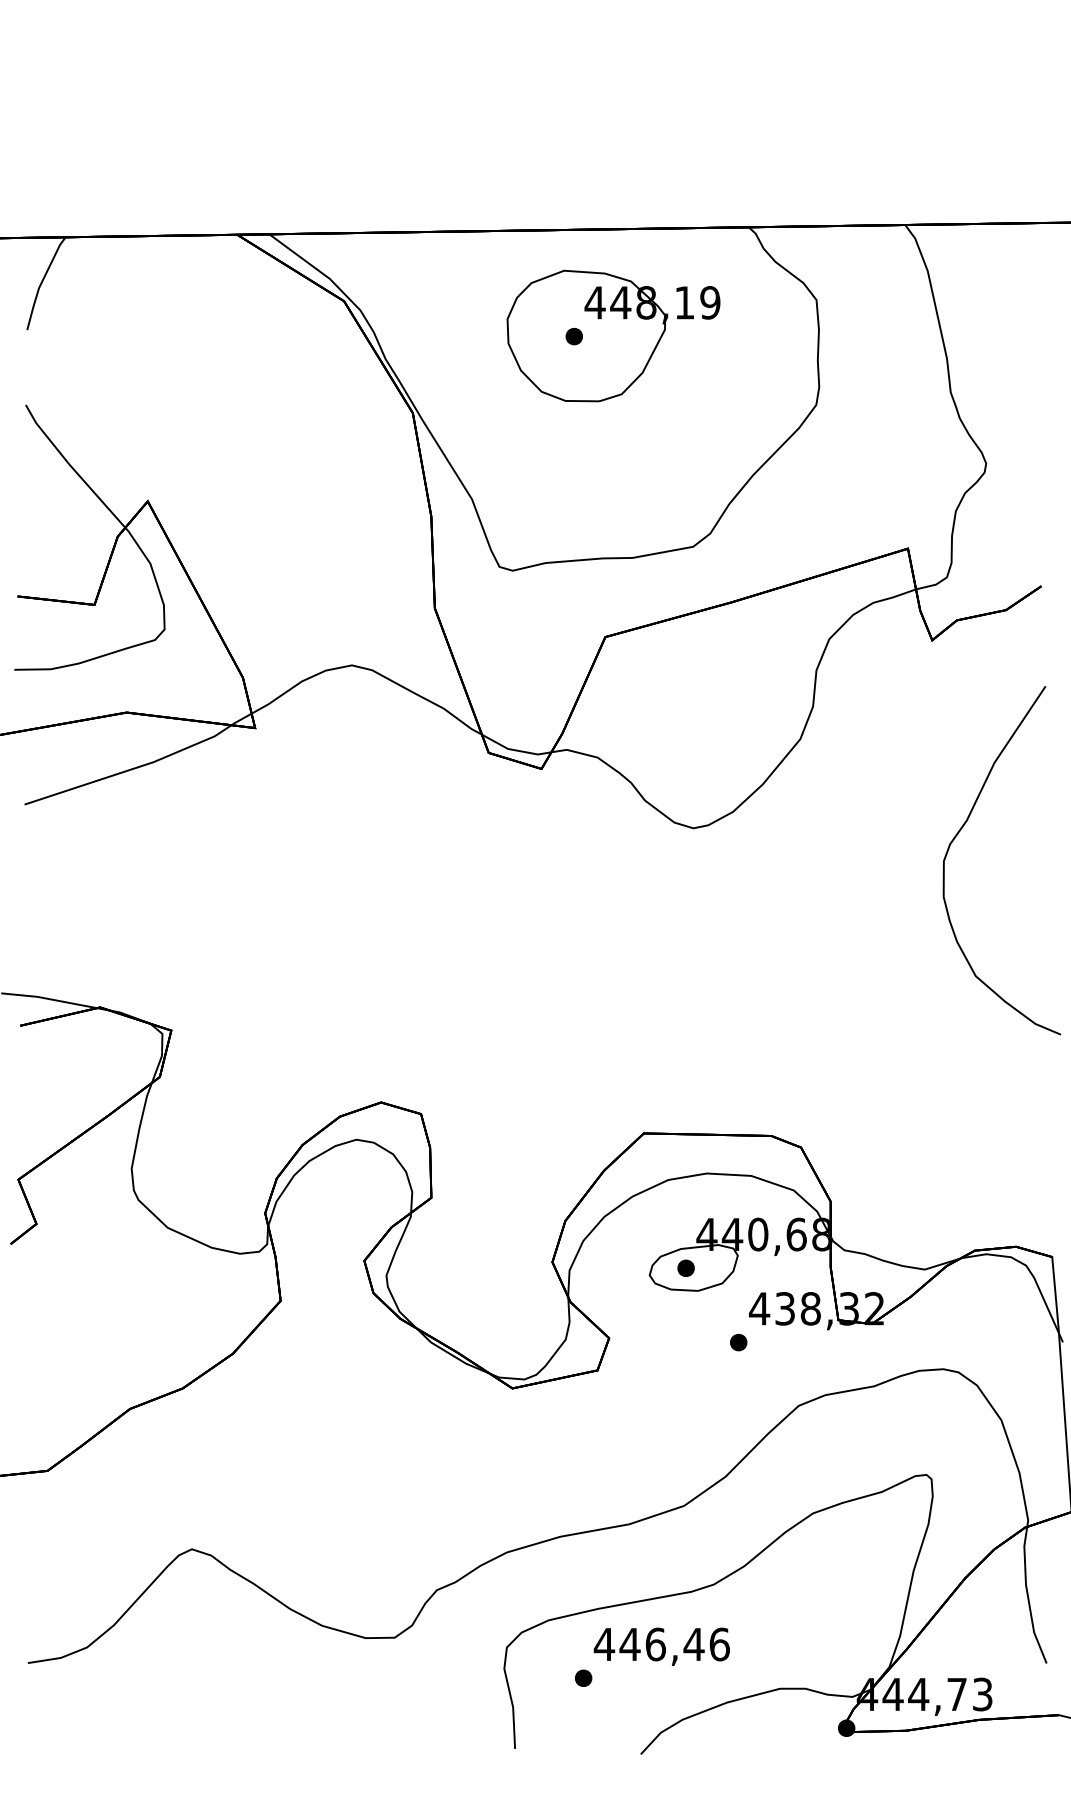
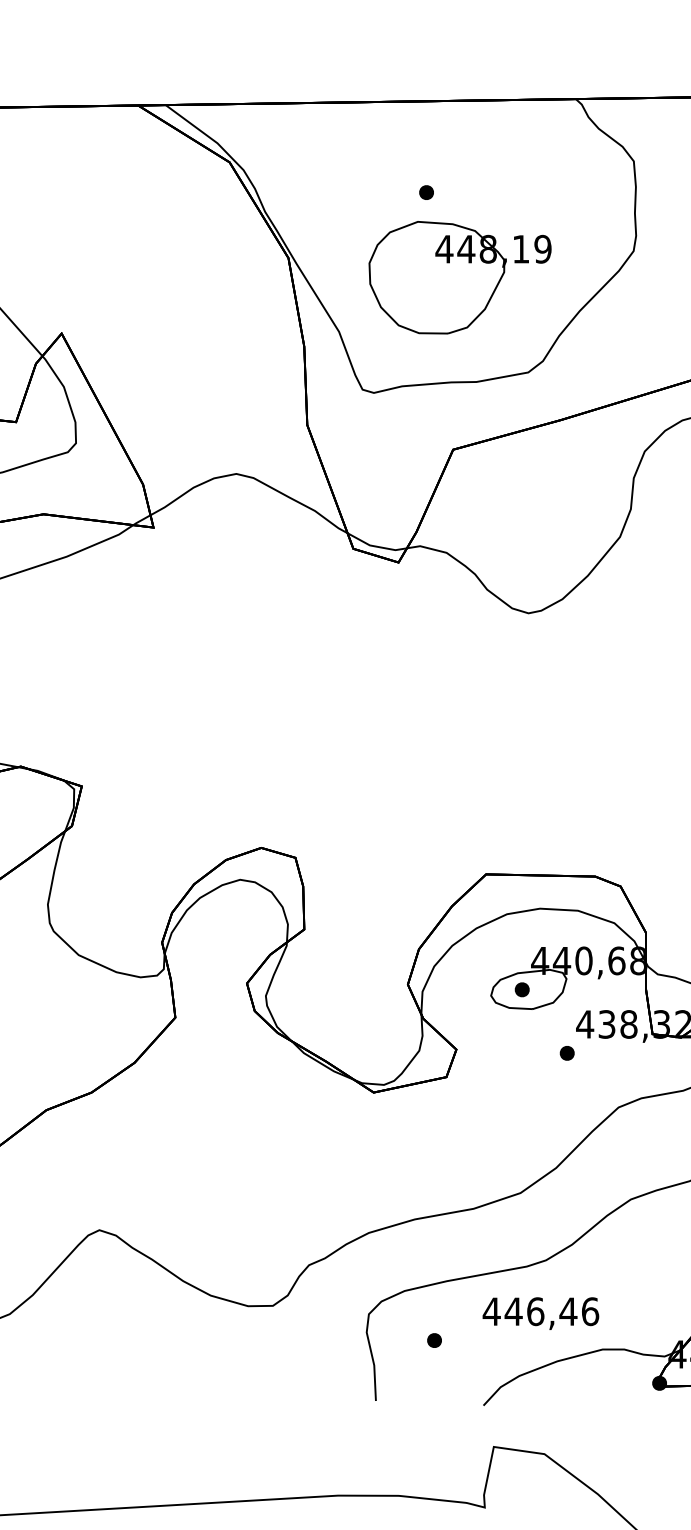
part: (613, 335) -> (460, 277), moved
text: (661, 1646) -> (540, 1313), moved

